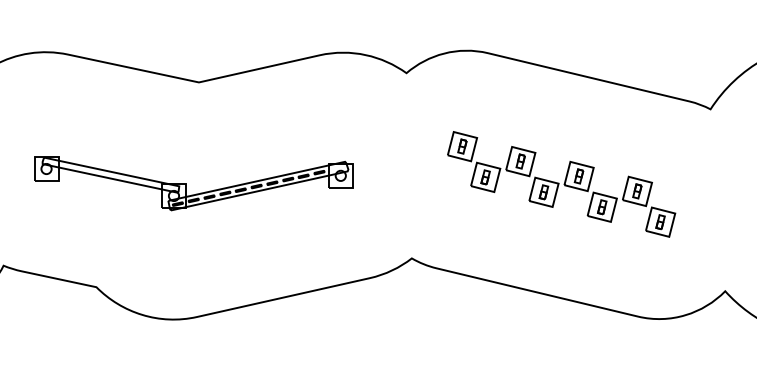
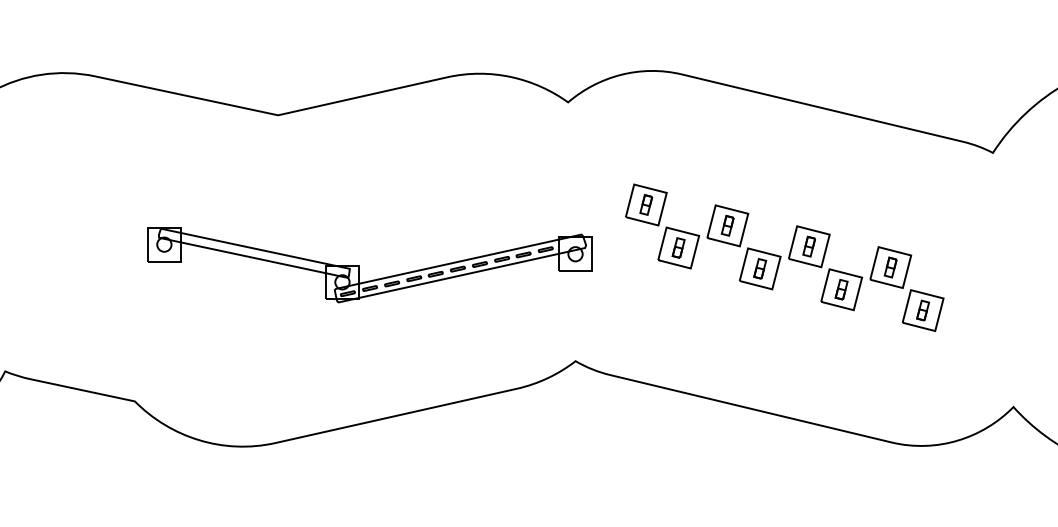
part: (186, 183) -> (359, 264), moved

